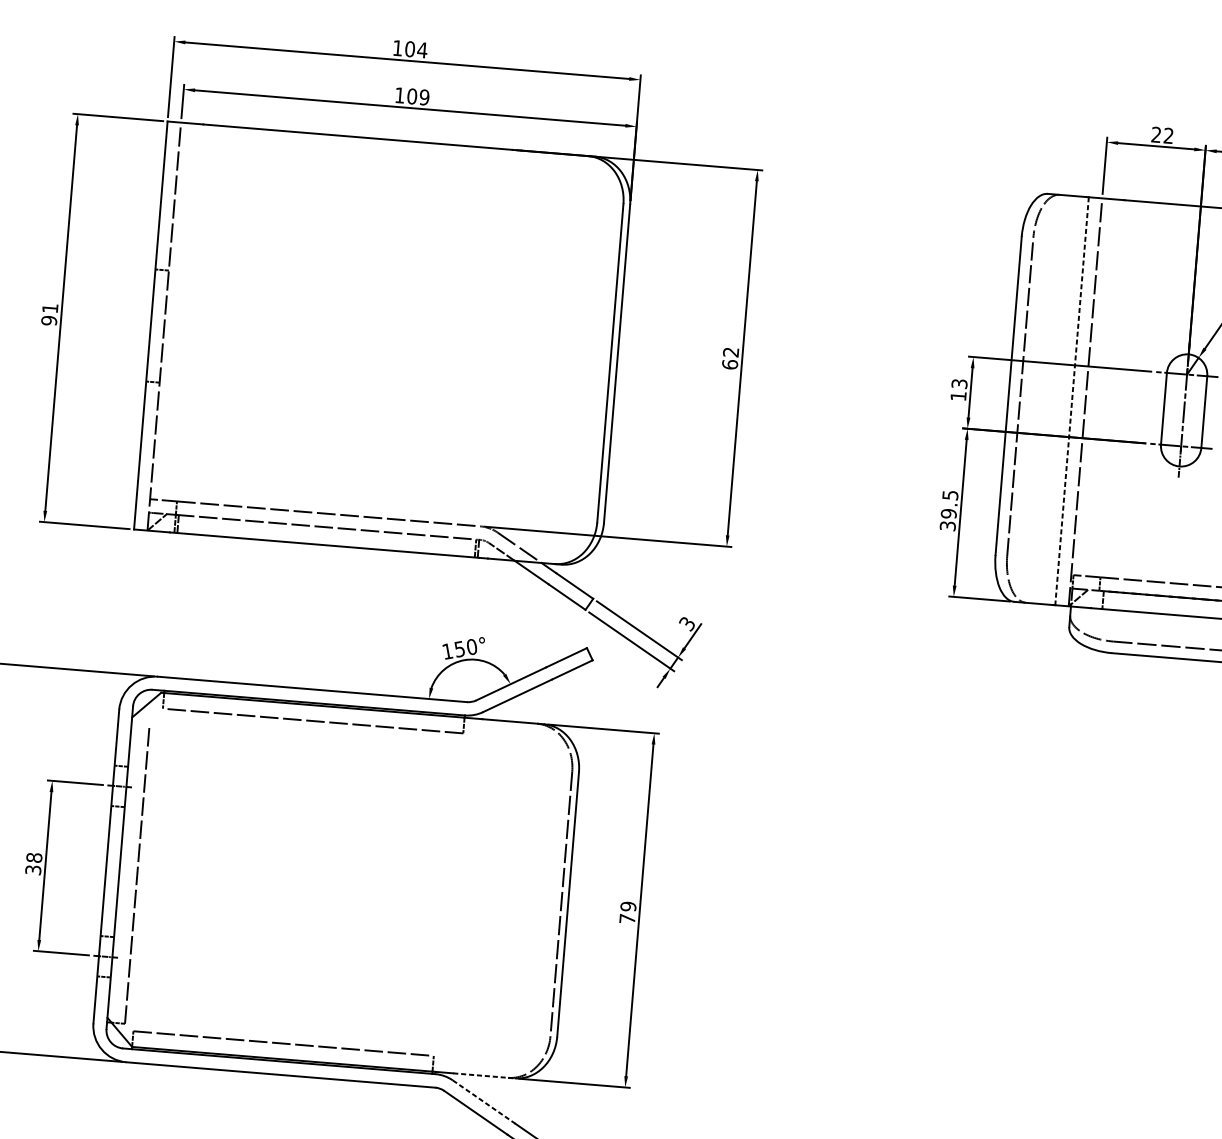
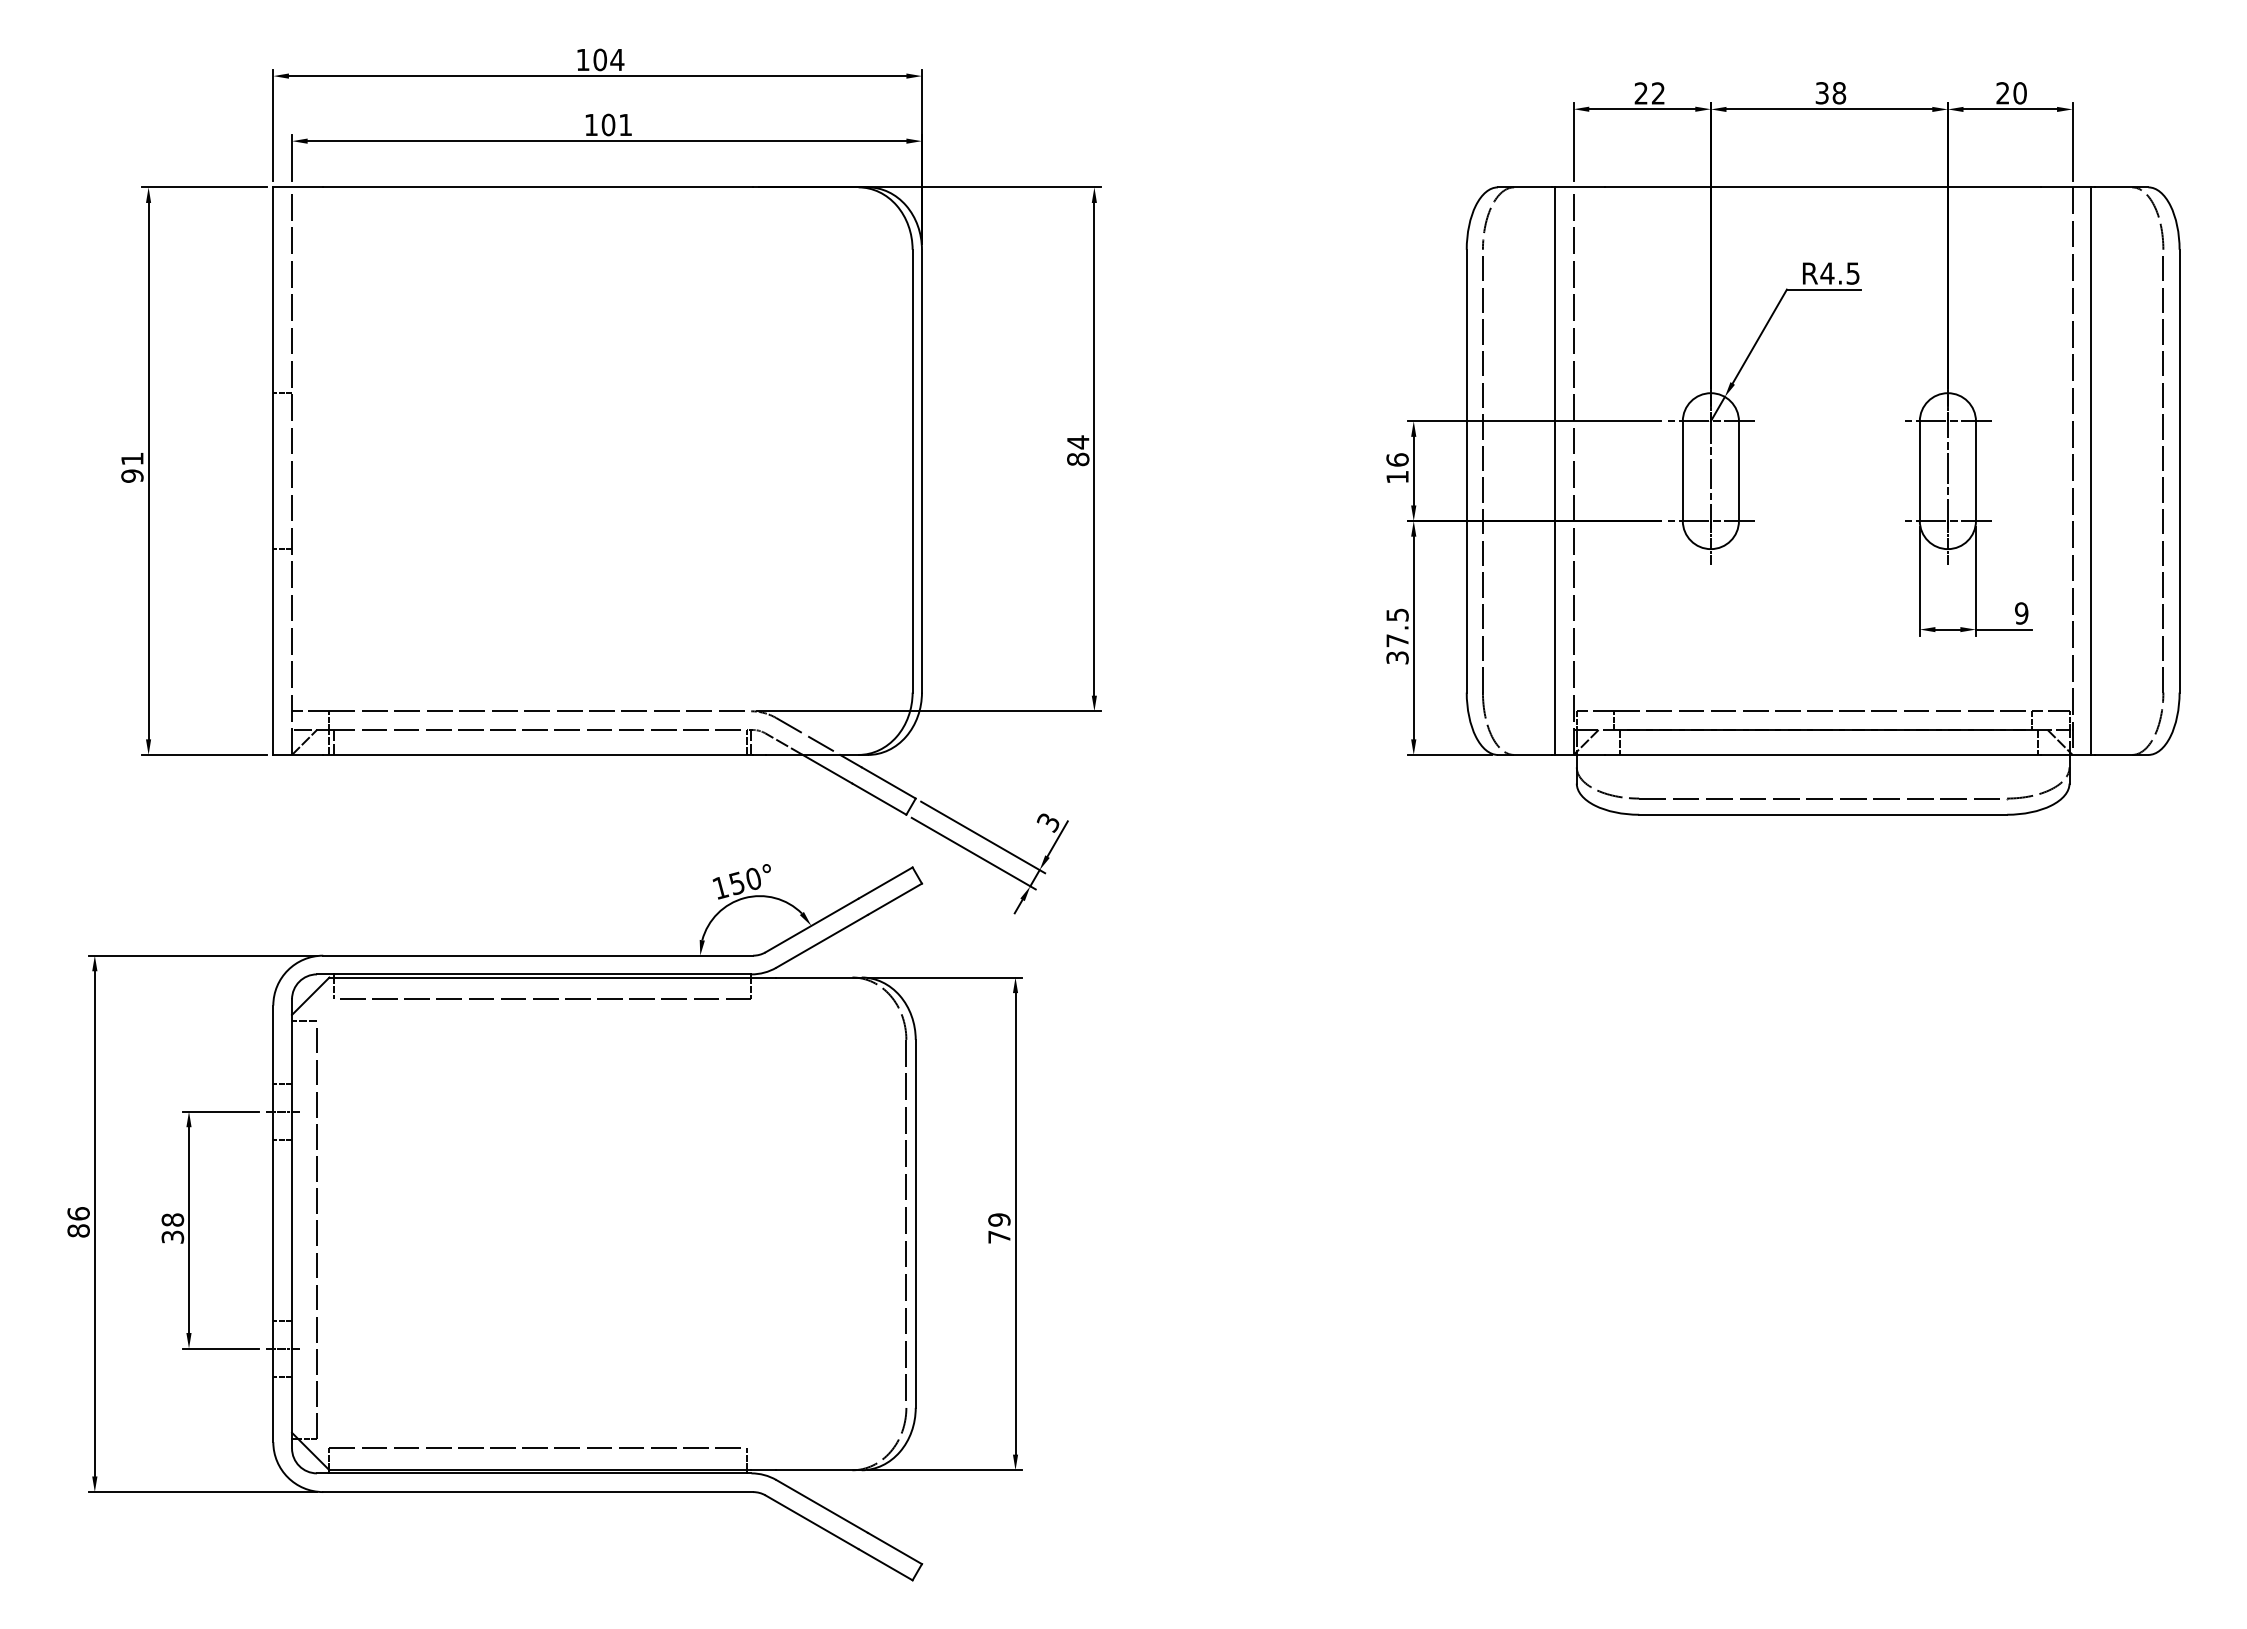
text: (424, 97) -> (625, 124), 109 -> 101
text: (730, 358) -> (1078, 450), 62 -> 84
text: (959, 383) -> (1397, 459), 13 -> 16
line: (1071, 401) -> (1554, 471), dashed -> solid
text: (948, 513) -> (1397, 640), 39.5 -> 37.5
line: (140, 722) -> (304, 1021), added
line: (483, 1076) -> (818, 1470), dashed -> solid
line: (484, 1102) -> (822, 1506), dashed -> solid

